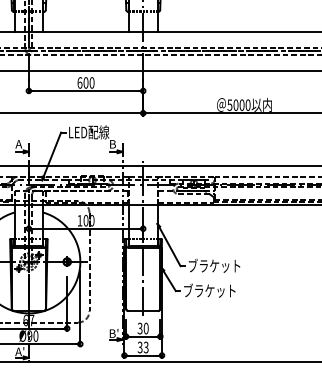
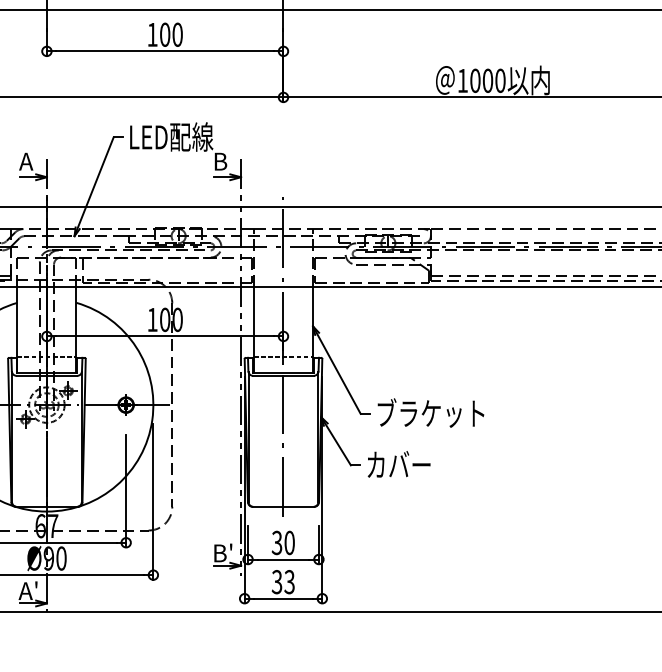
text: (79, 82) -> (151, 33), 600 -> 100
text: (229, 105) -> (461, 81), 5000 -> 1000
text: (209, 290) -> (420, 464), ブラケット -> カバー

